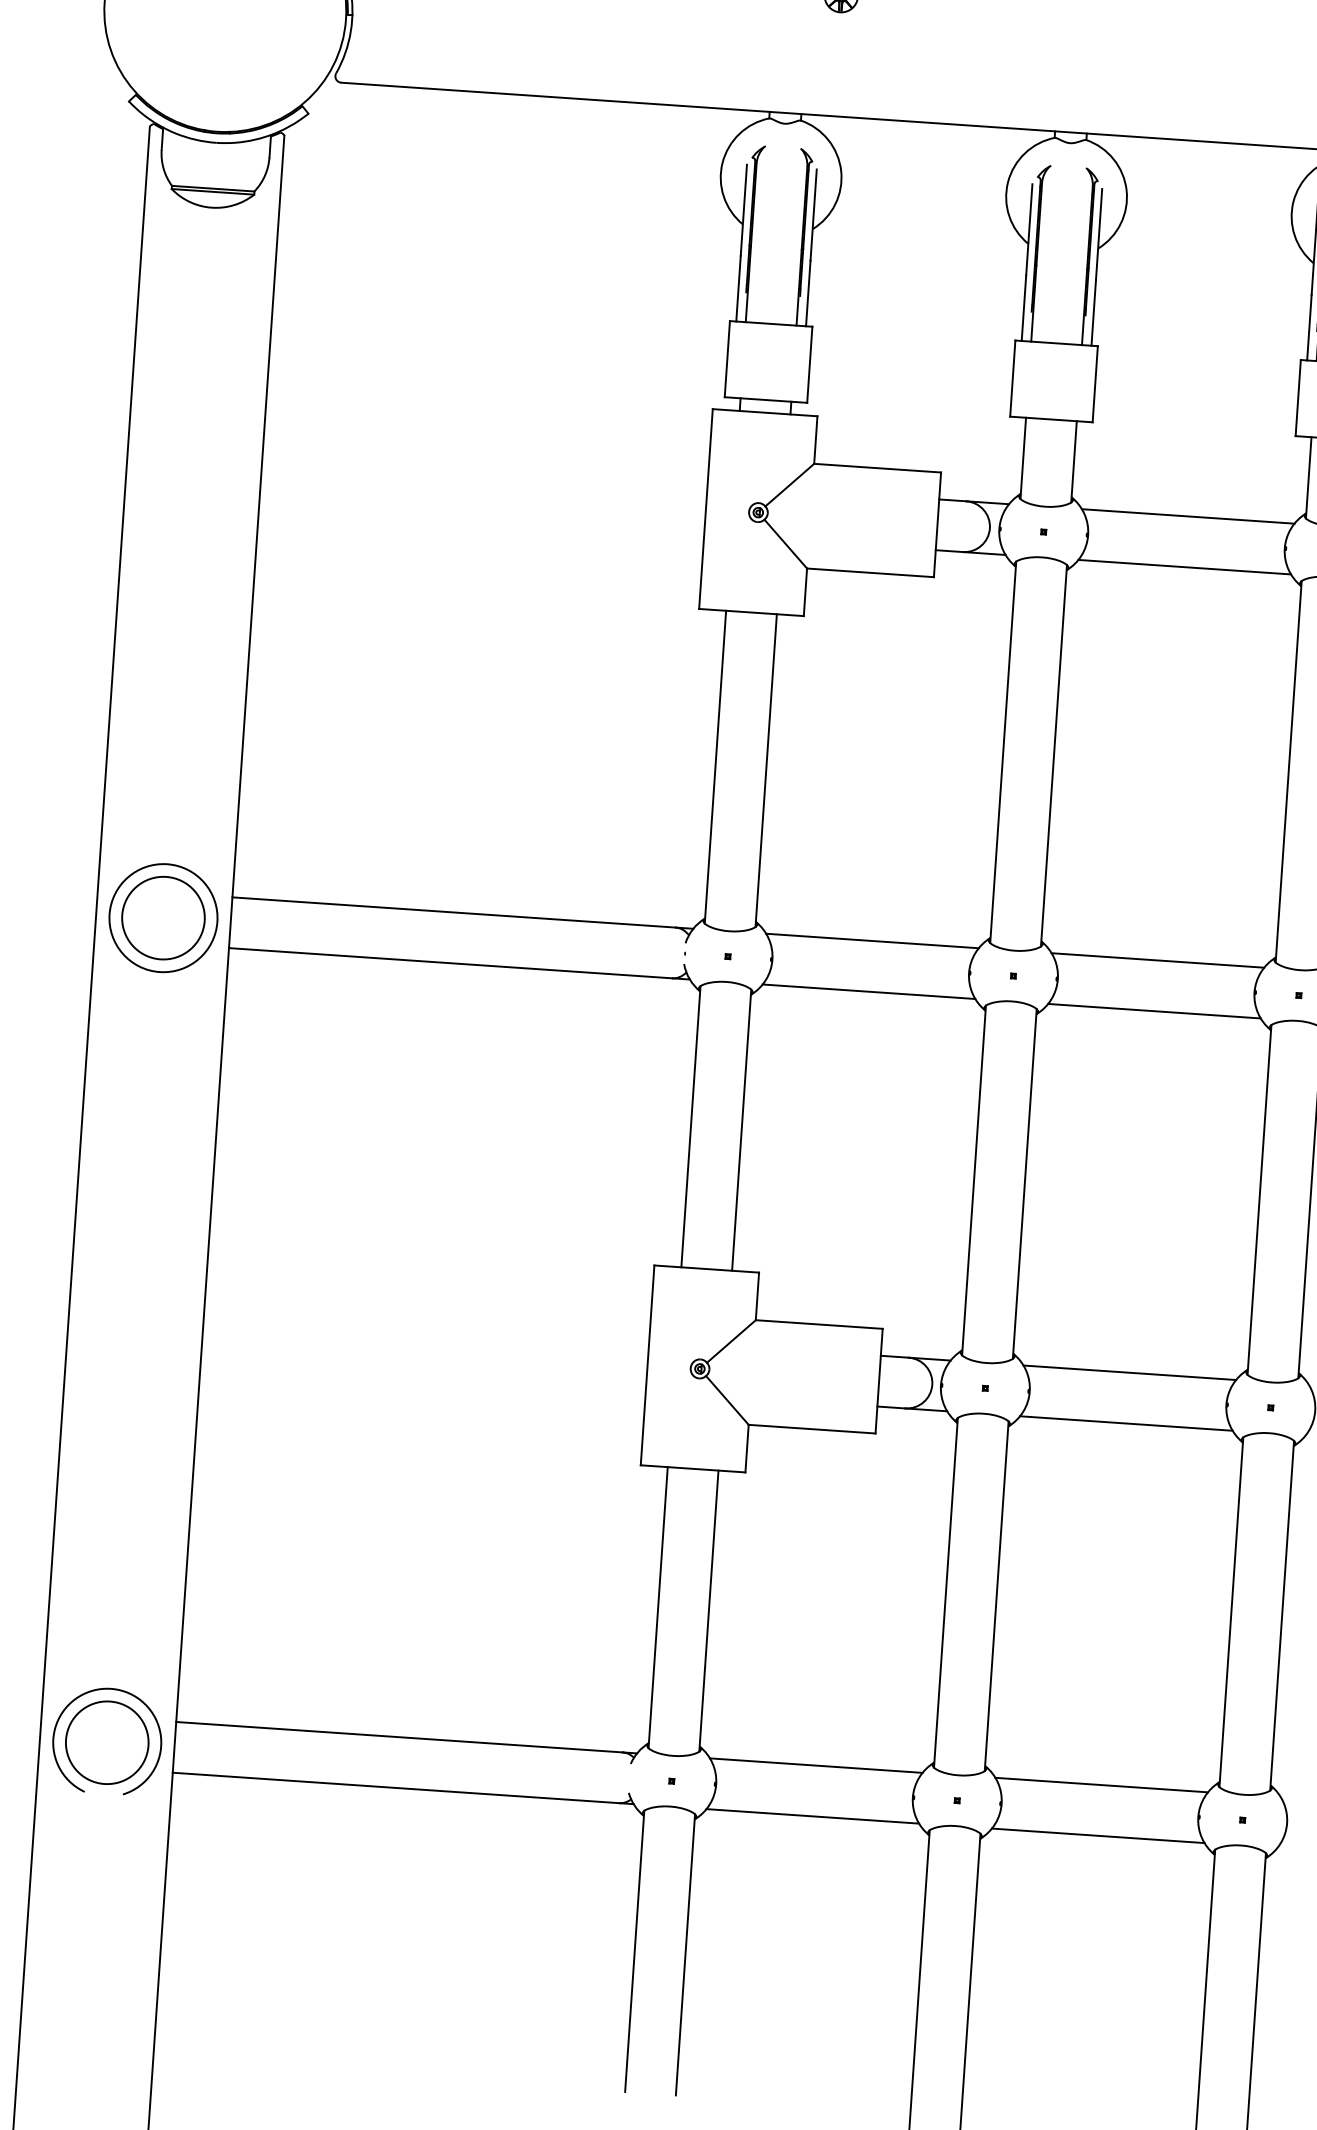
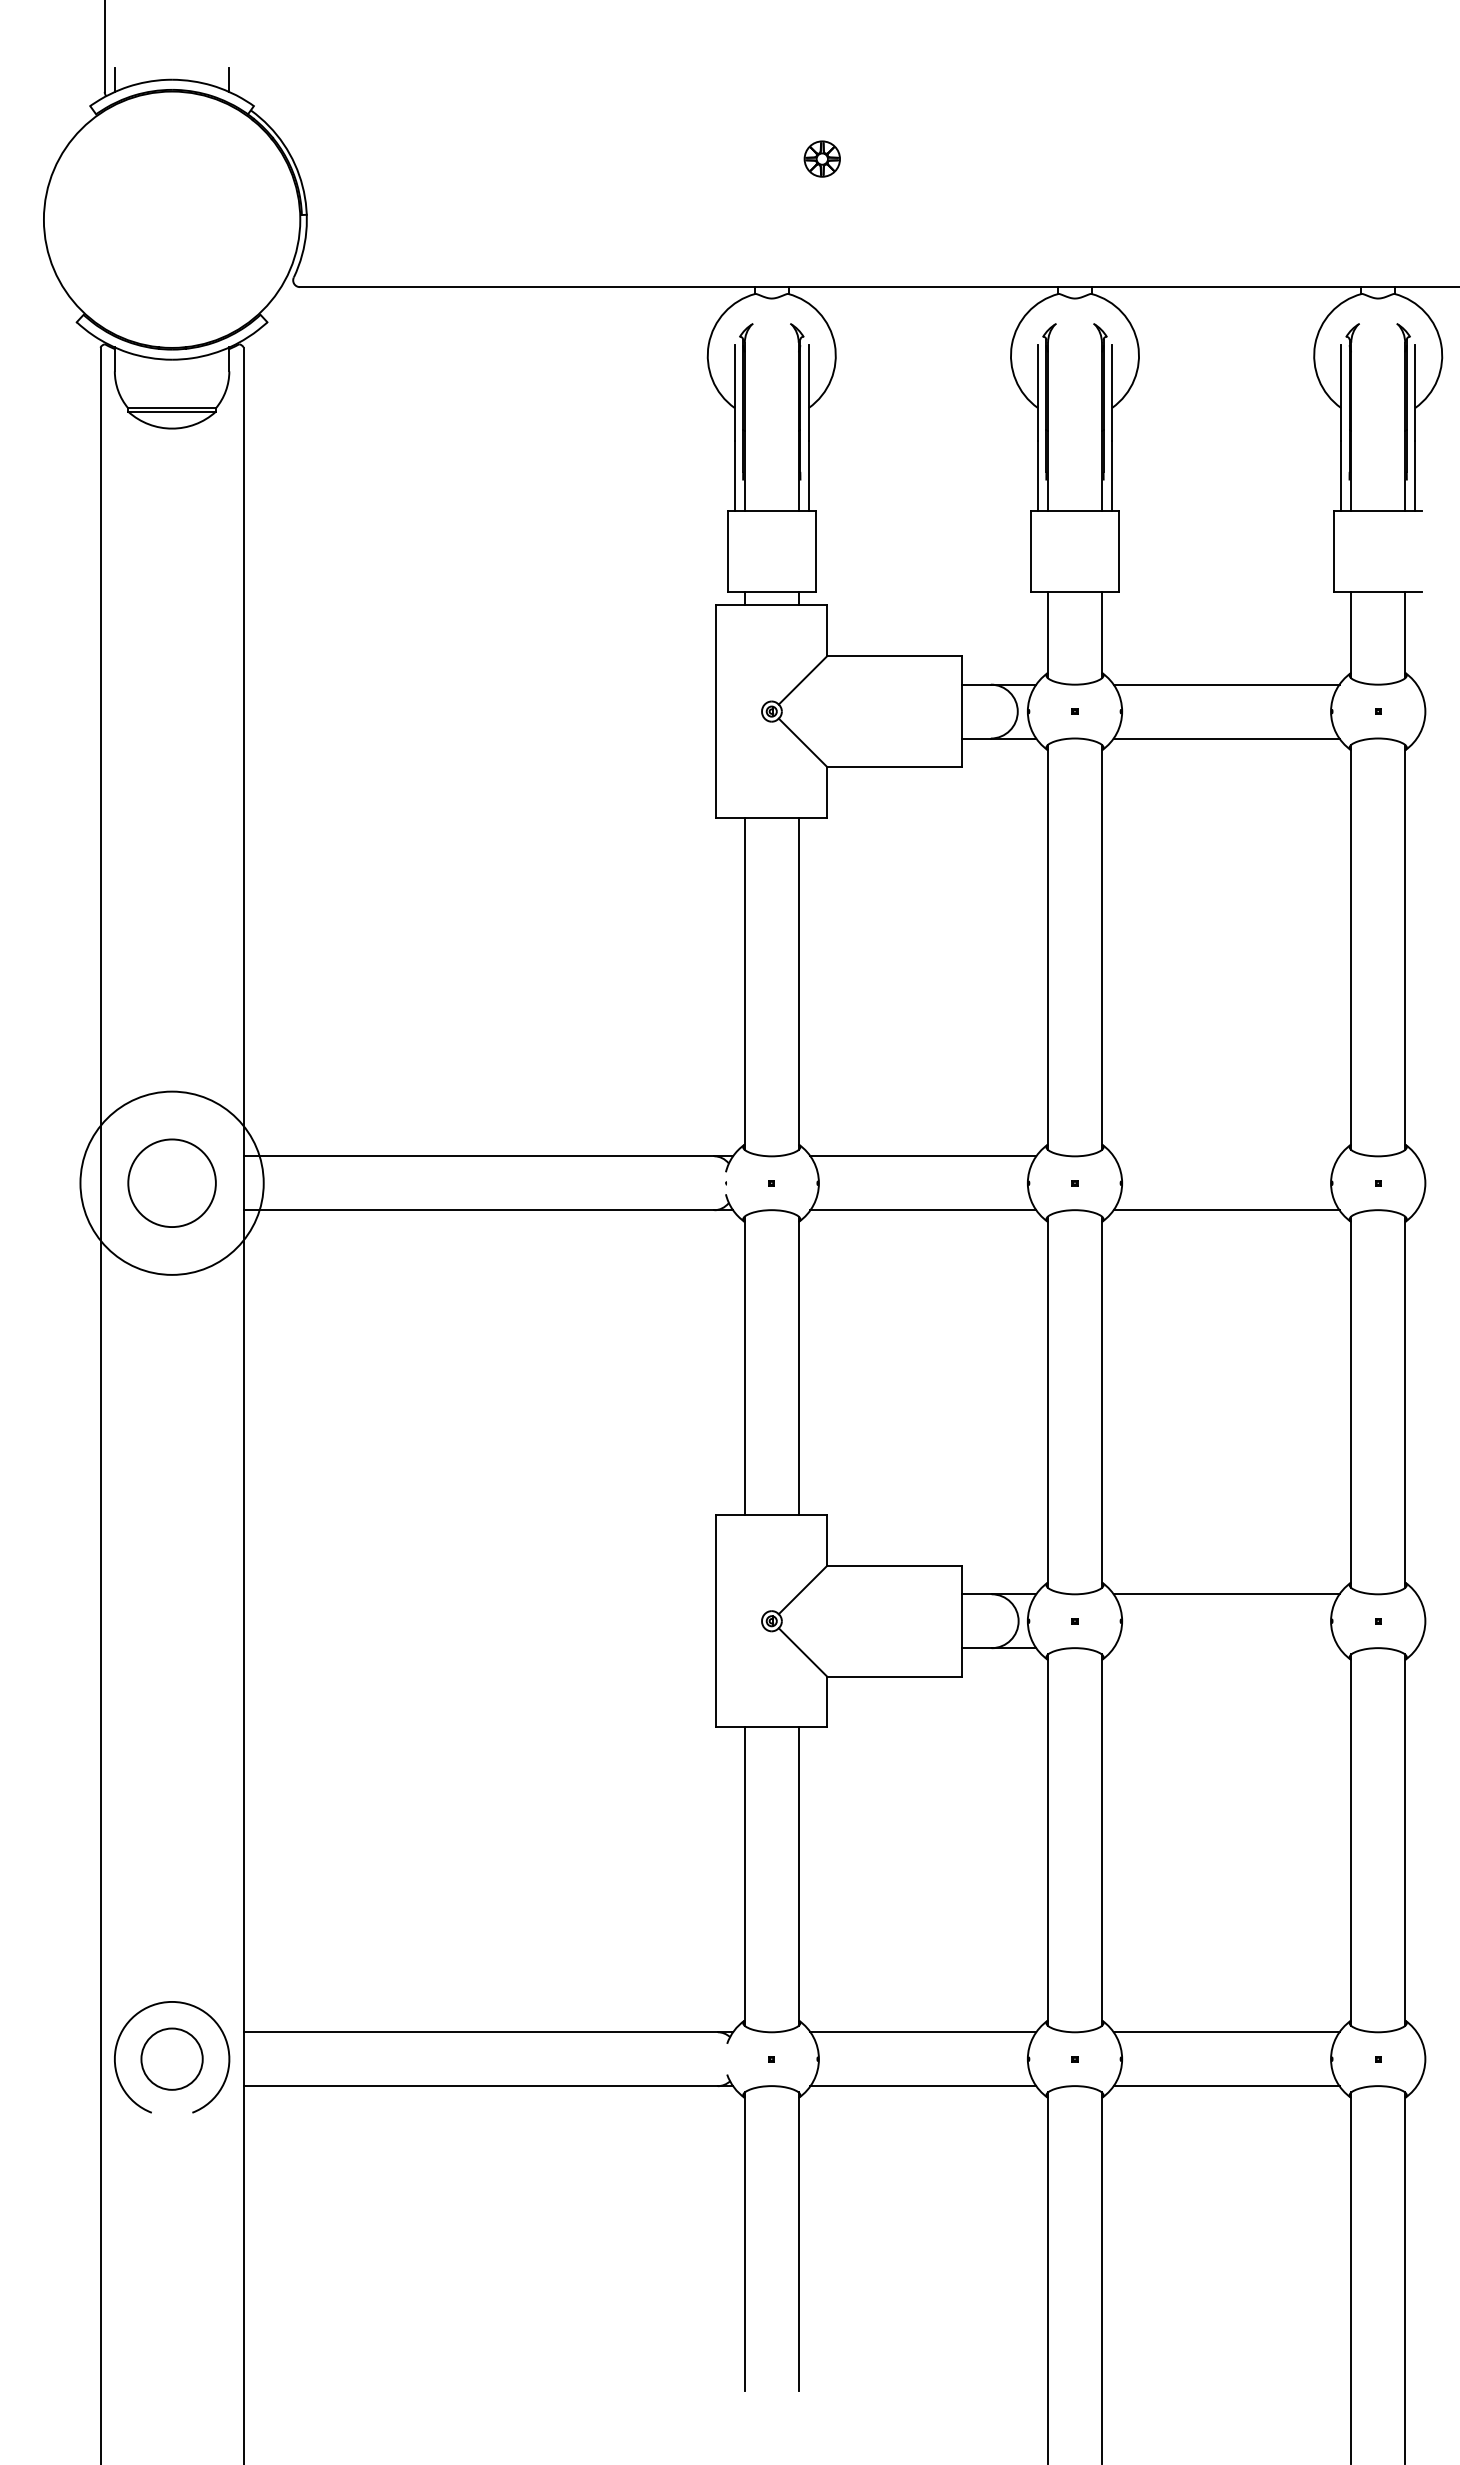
circle: (162, 918) -> (171, 1183), size x1.6
line: (1157, 960) -> (1226, 1156), removed
line: (1126, 1423) -> (1226, 1648), removed
circle: (106, 1743) -> (171, 2059), size x0.7

